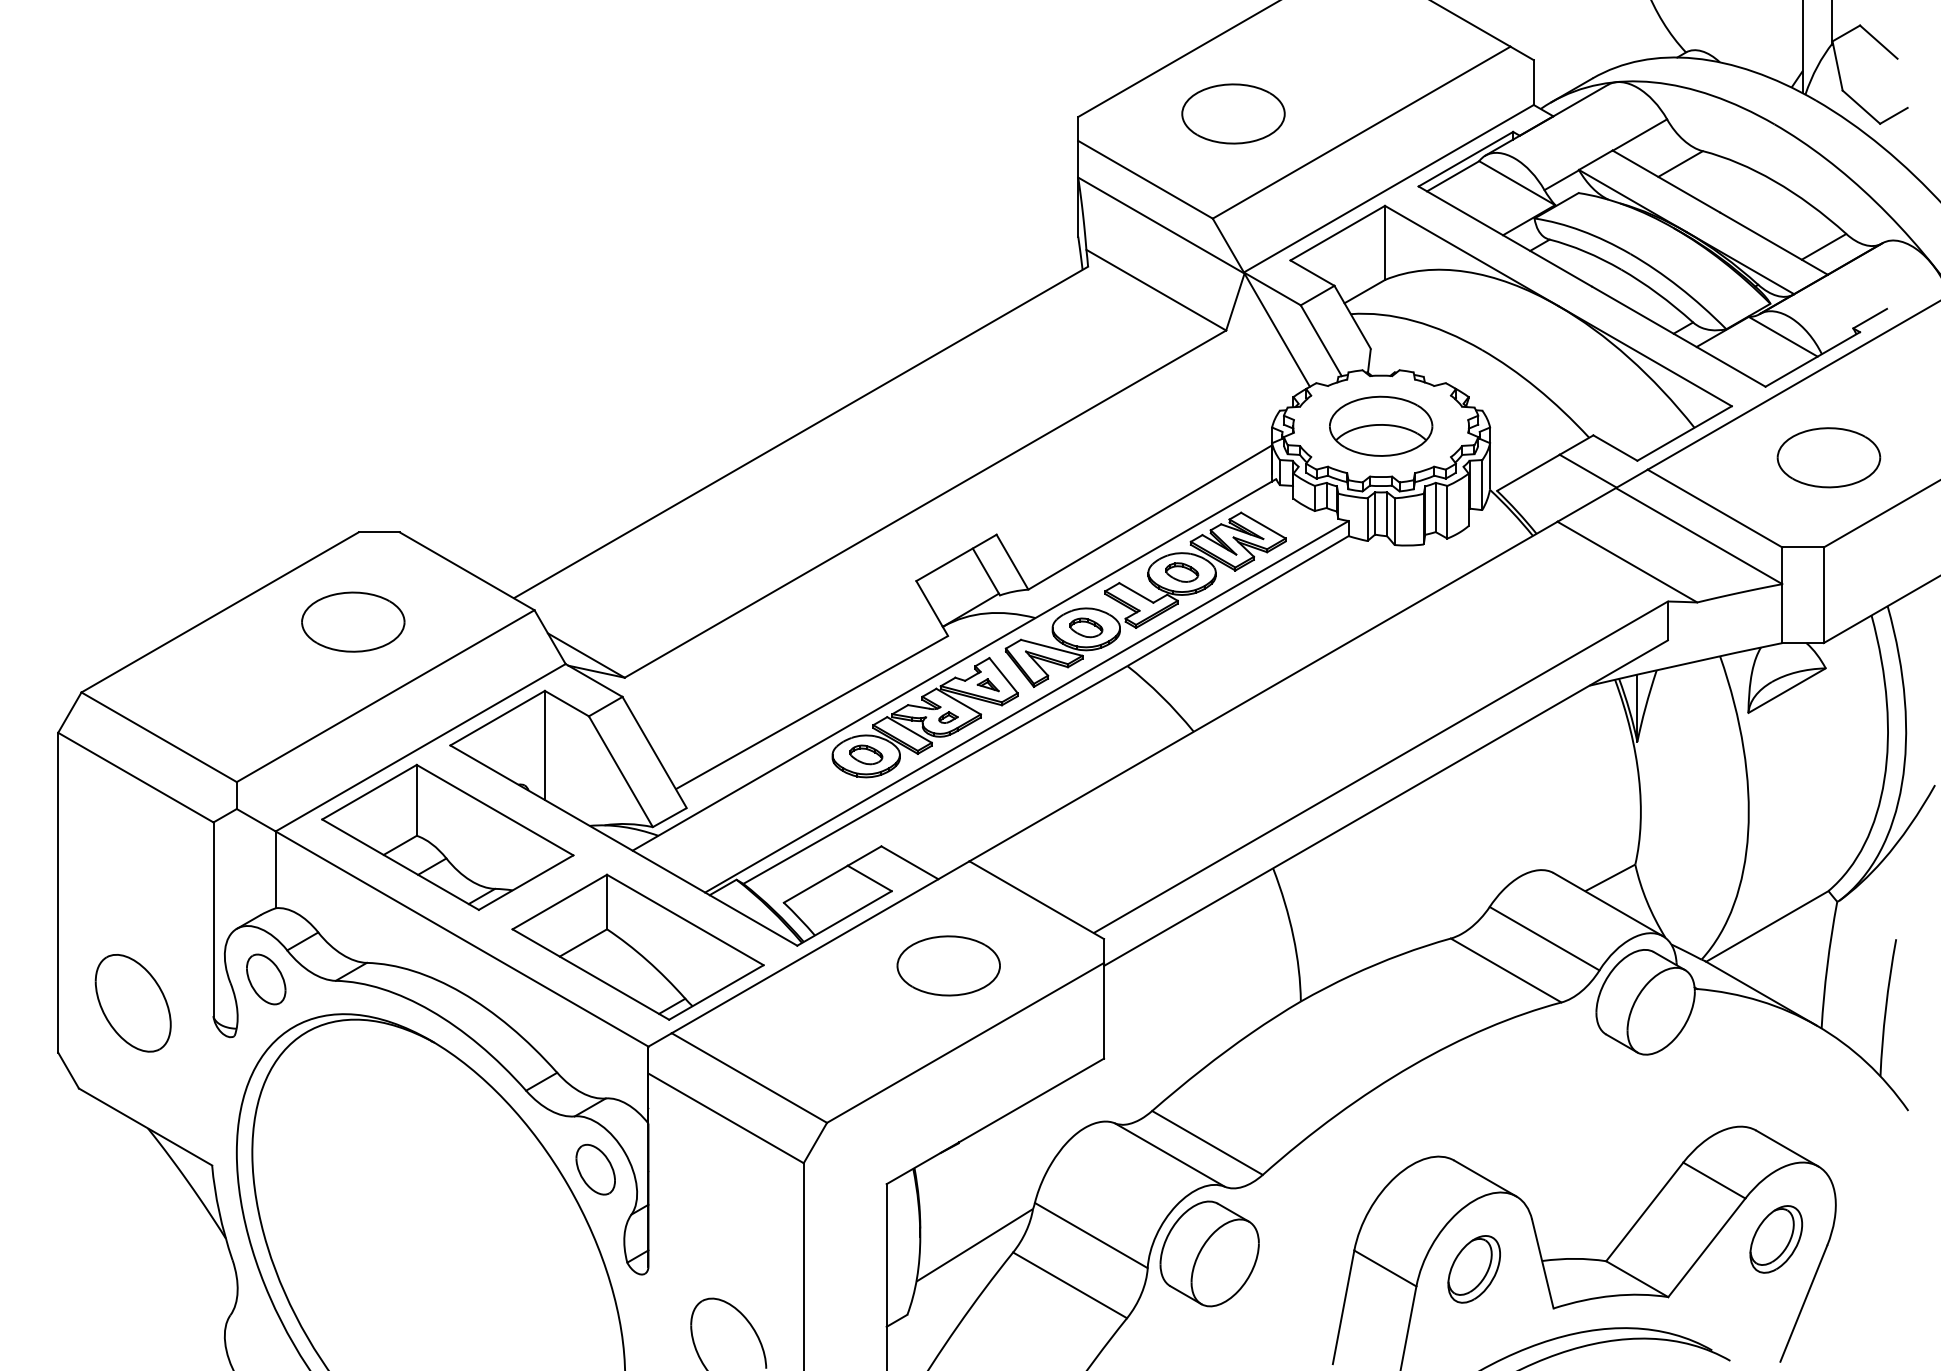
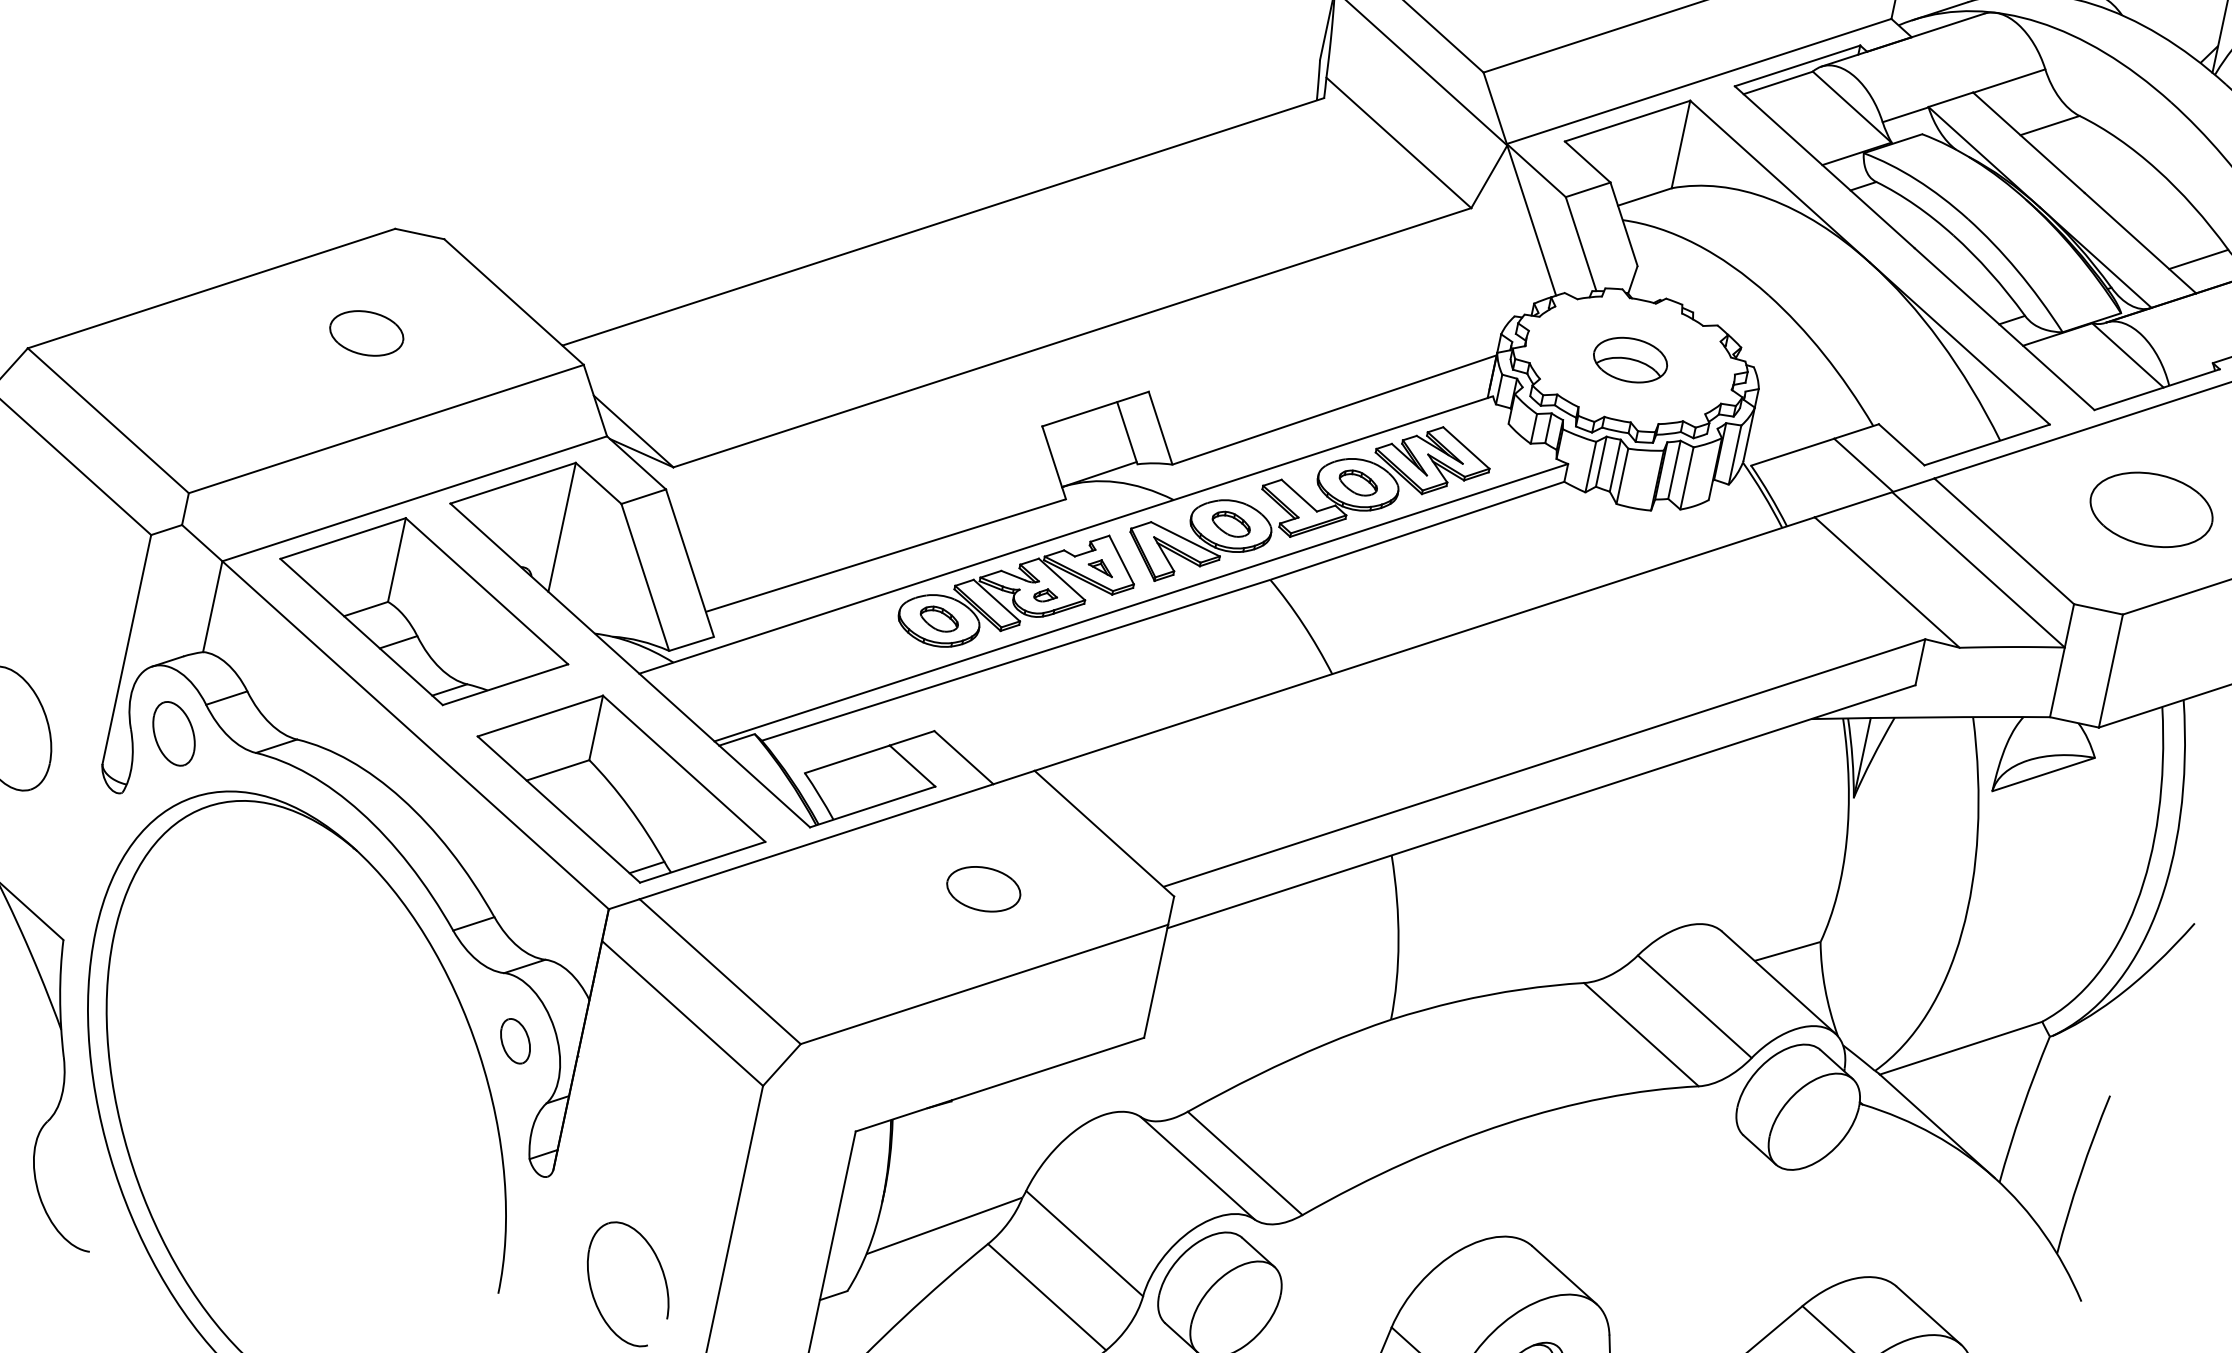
part: (1381, 425) -> (1630, 359), size x0.6
part: (353, 621) -> (367, 332), size x0.6
part: (948, 965) -> (983, 888), size x0.6
part: (595, 1169) -> (515, 1041), size x0.7

